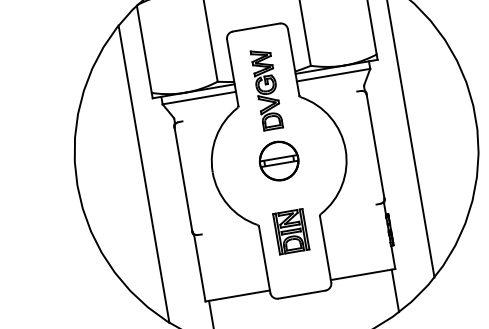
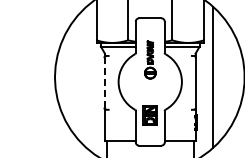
part: (271, 113) -> (150, 59), size x0.6
line: (143, 174) -> (86, 77), removed
line: (183, 178) -> (104, 82), solid -> dashed

